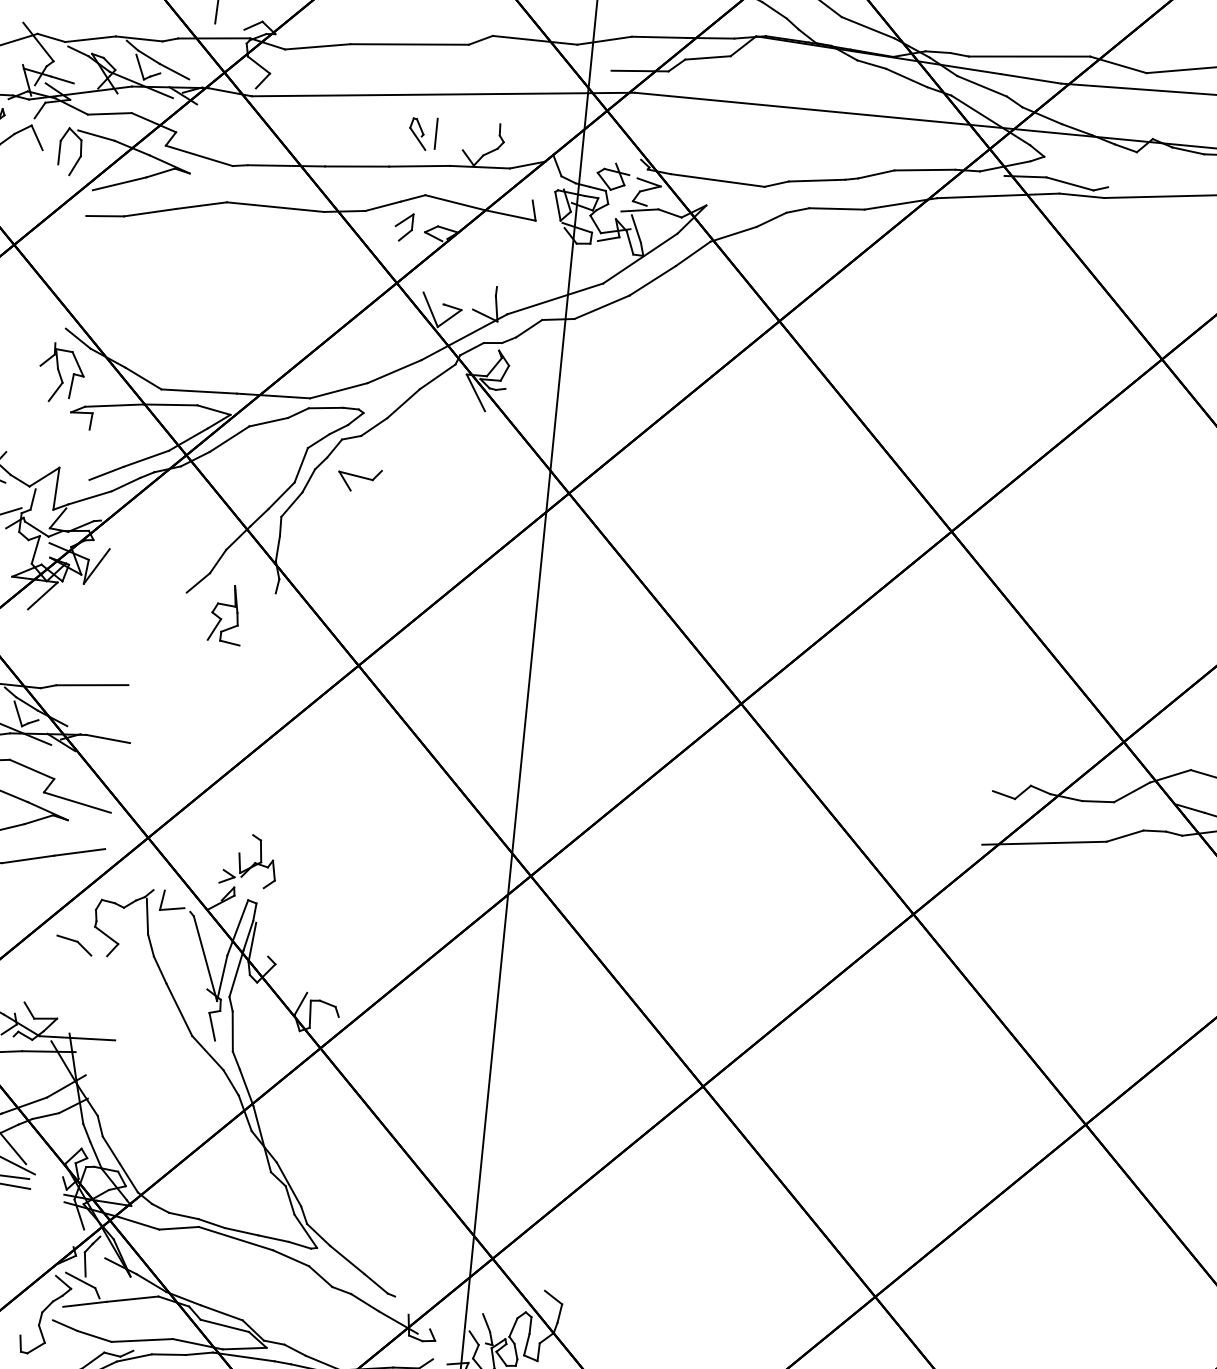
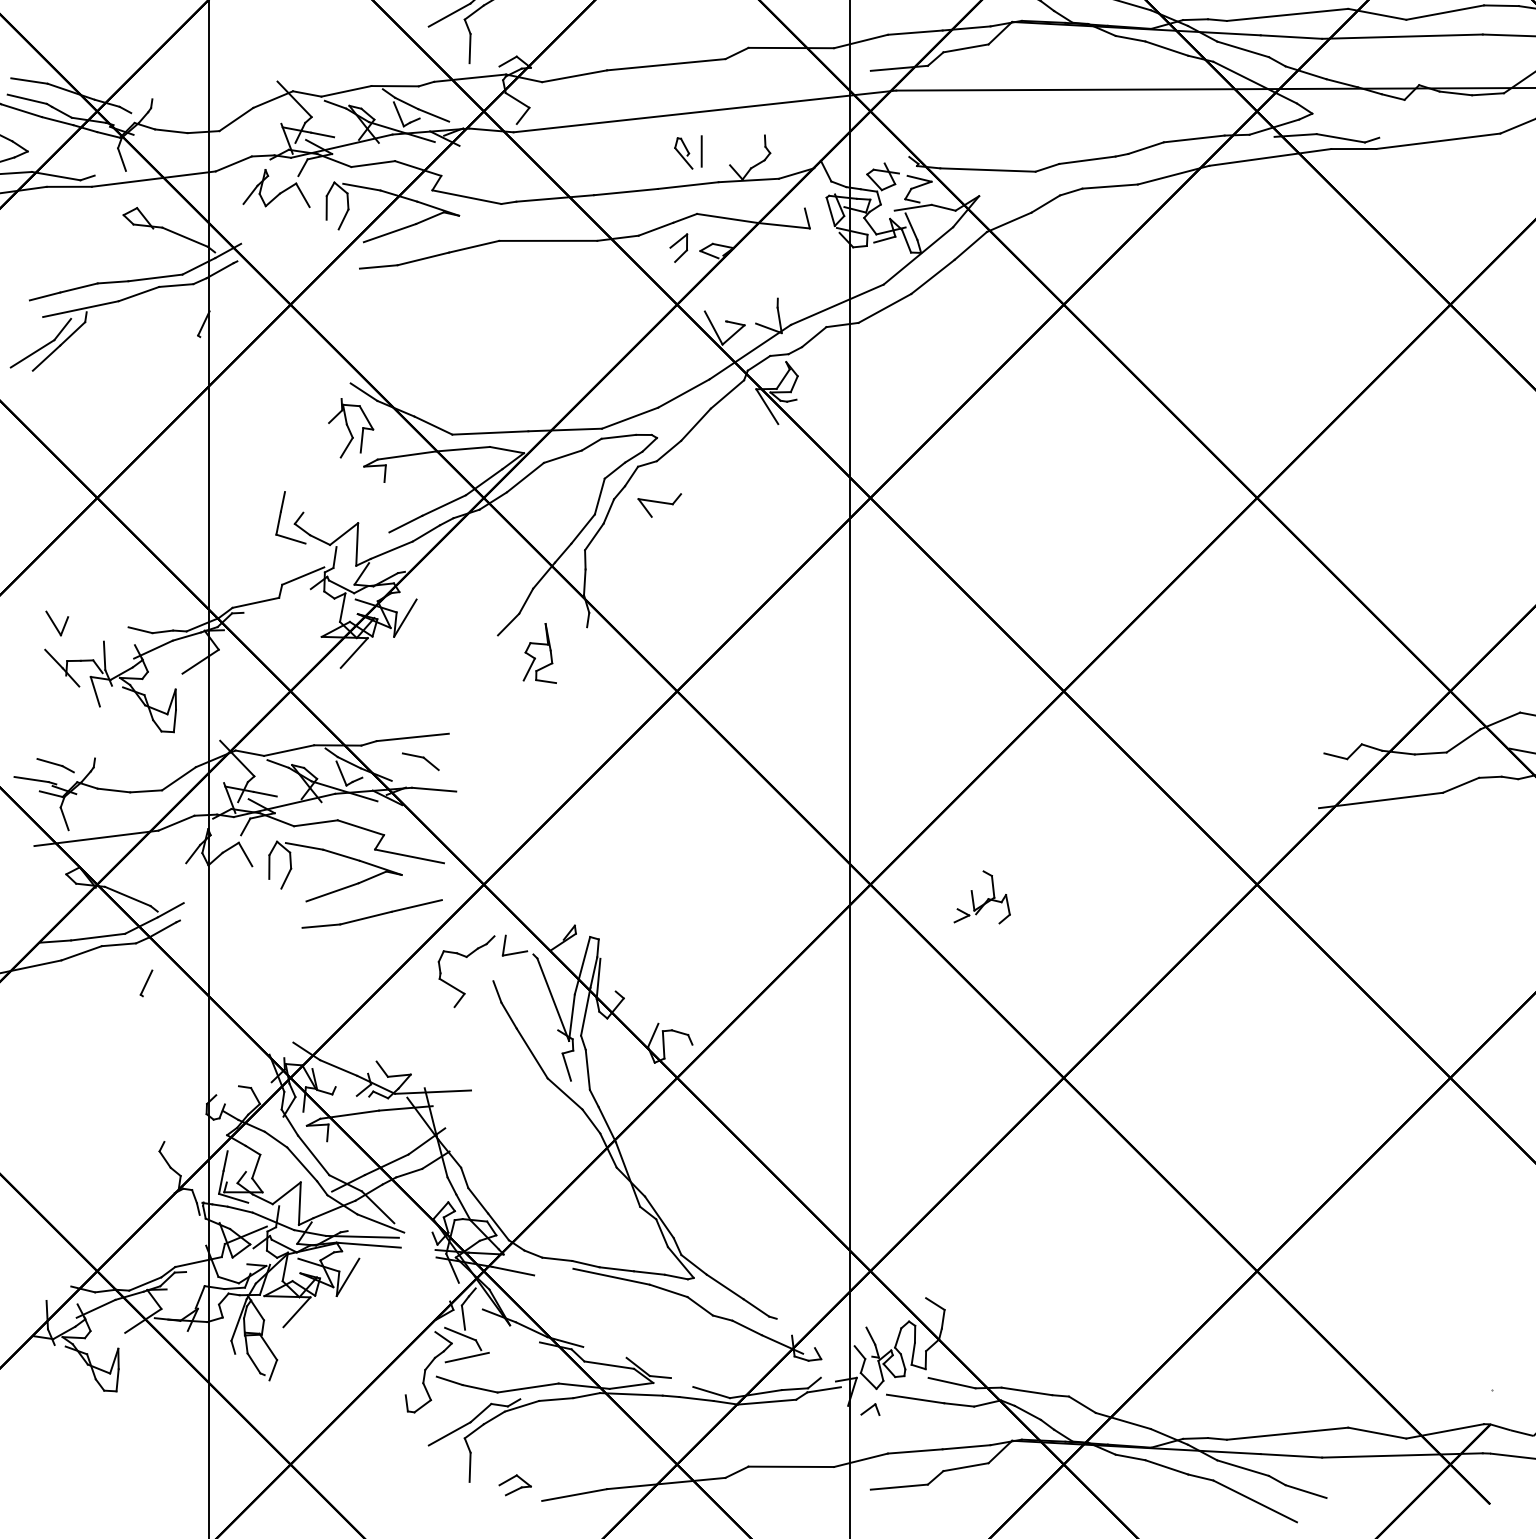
part: (248, 860) -> (981, 897), moved
line: (146, 916) -> (490, 963), removed
part: (74, 945) -> (420, 761), moved
line: (178, 1227) -> (553, 1271), removed
line: (131, 1298) -> (513, 1347), removed
line: (221, 1311) -> (604, 1351), removed
line: (294, 1350) -> (681, 1382), removed

